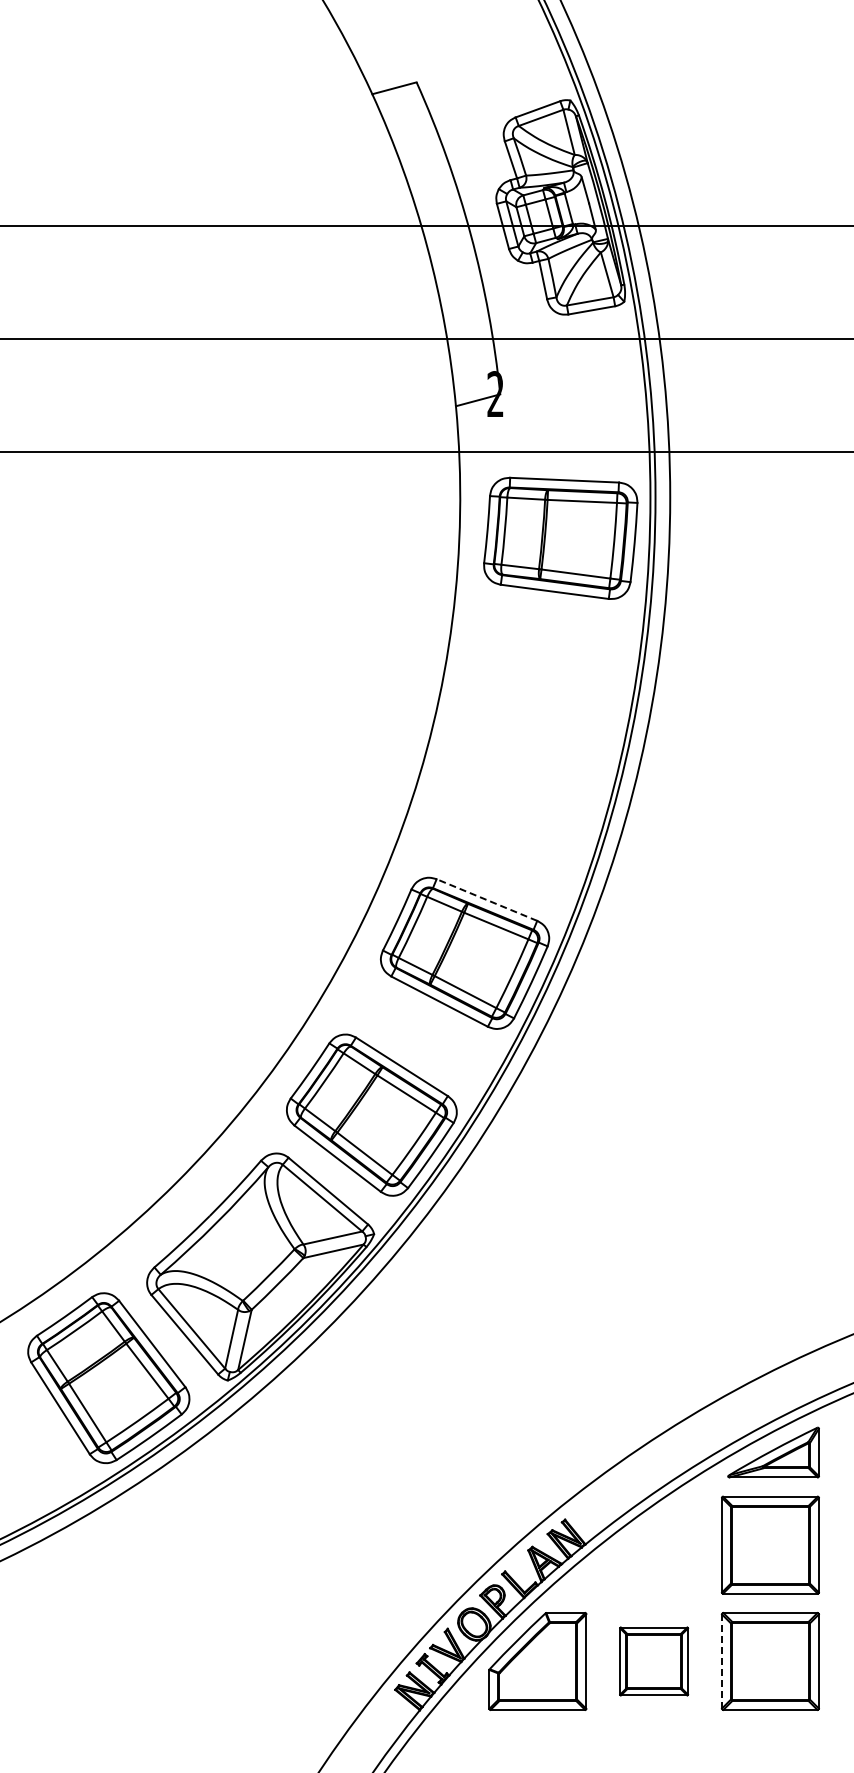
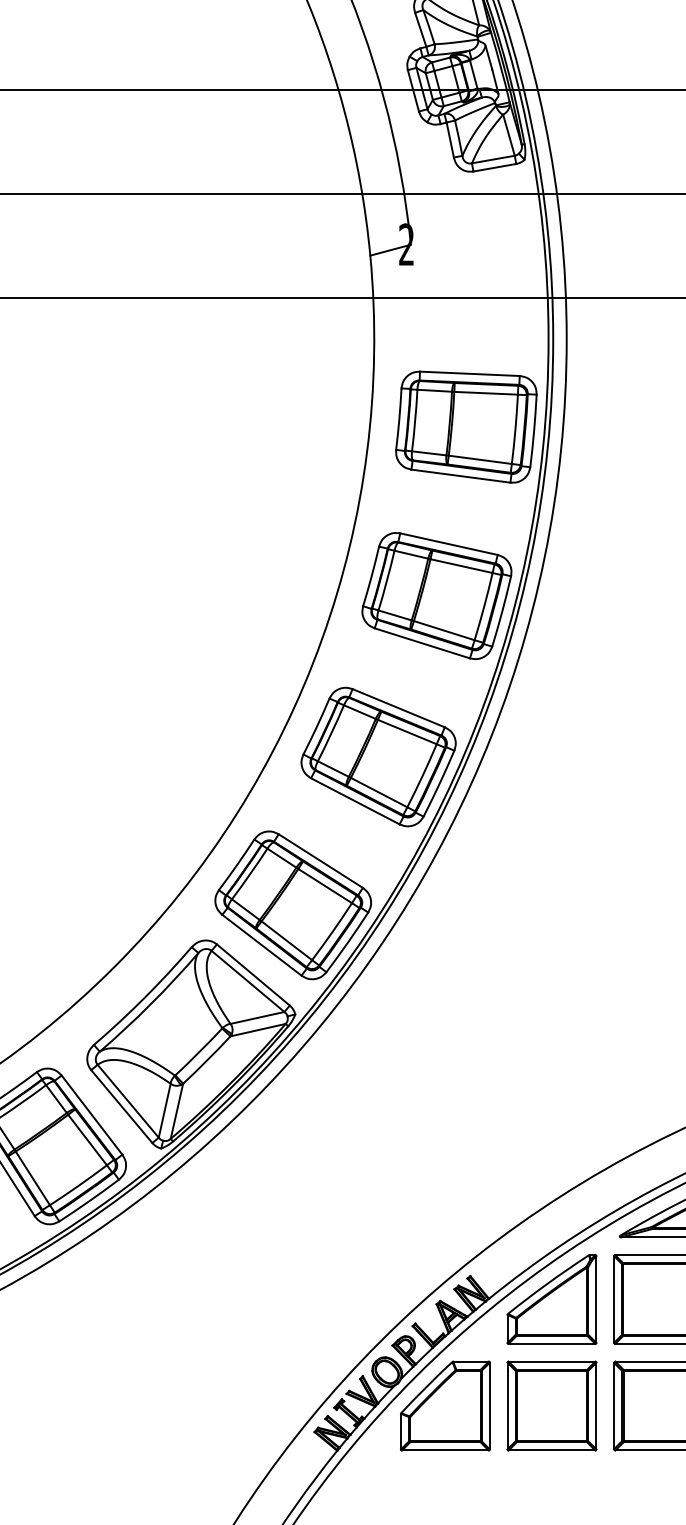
part: (560, 537) -> (466, 426), moved
part: (528, 777) -> (436, 595), added
line: (486, 899) -> (398, 707), dashed -> solid
part: (653, 1544) -> (551, 1298), added
part: (653, 1661) -> (551, 1406), size x1.43
line: (721, 1661) -> (613, 1406), dashed -> solid

